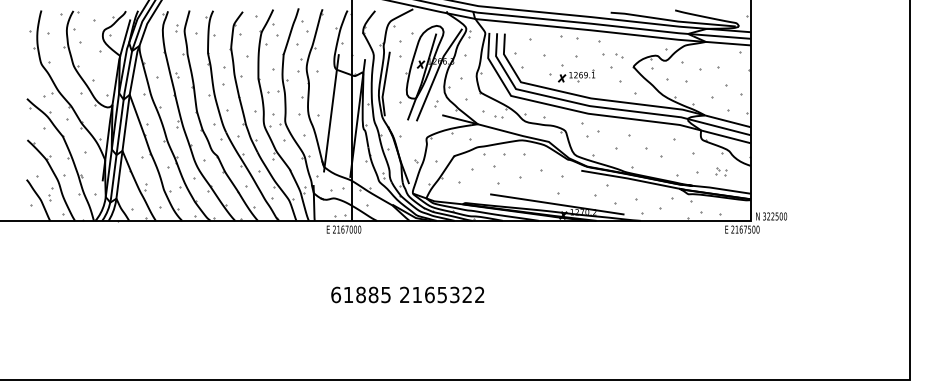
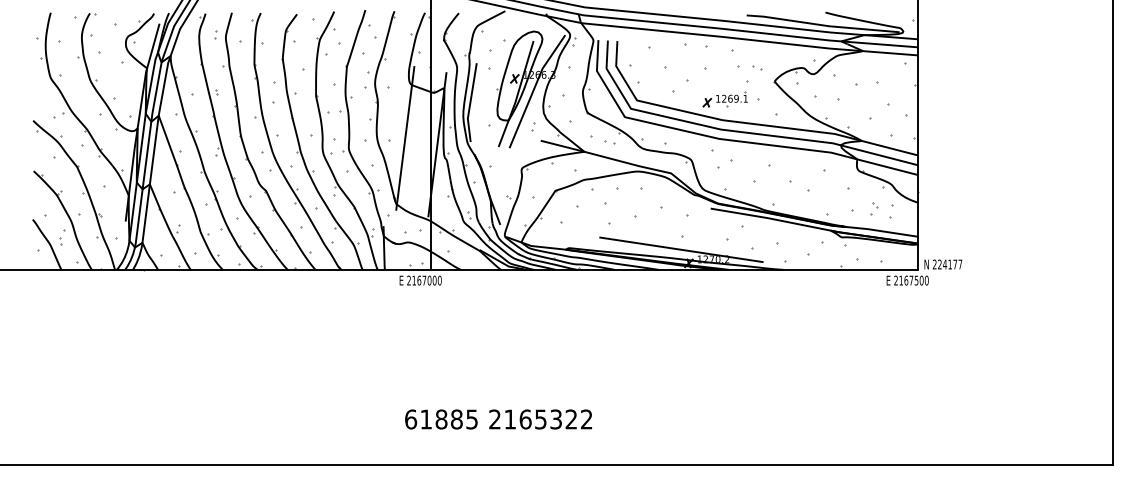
part: (576, 75) -> (724, 99), moved
part: (720, 172) -> (881, 210), size x1.6
text: (774, 216) -> (947, 264), 322500 -> 224177
text: (407, 294) -> (498, 419), moved

